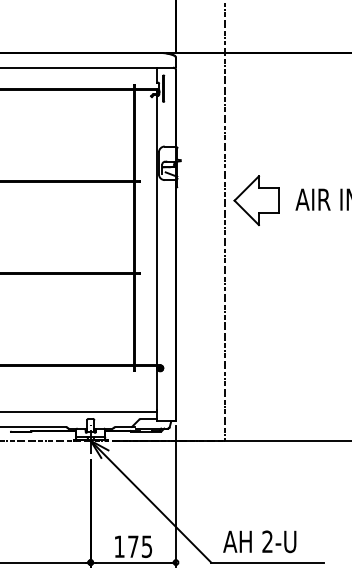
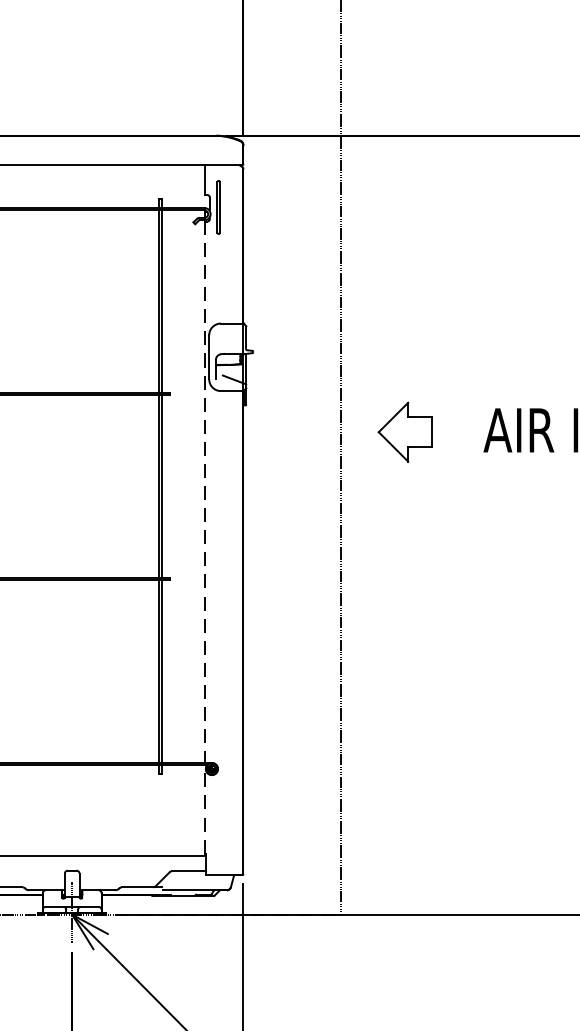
part: (256, 200) -> (405, 431), size x0.6
line: (156, 252) -> (204, 536), solid -> dashed

